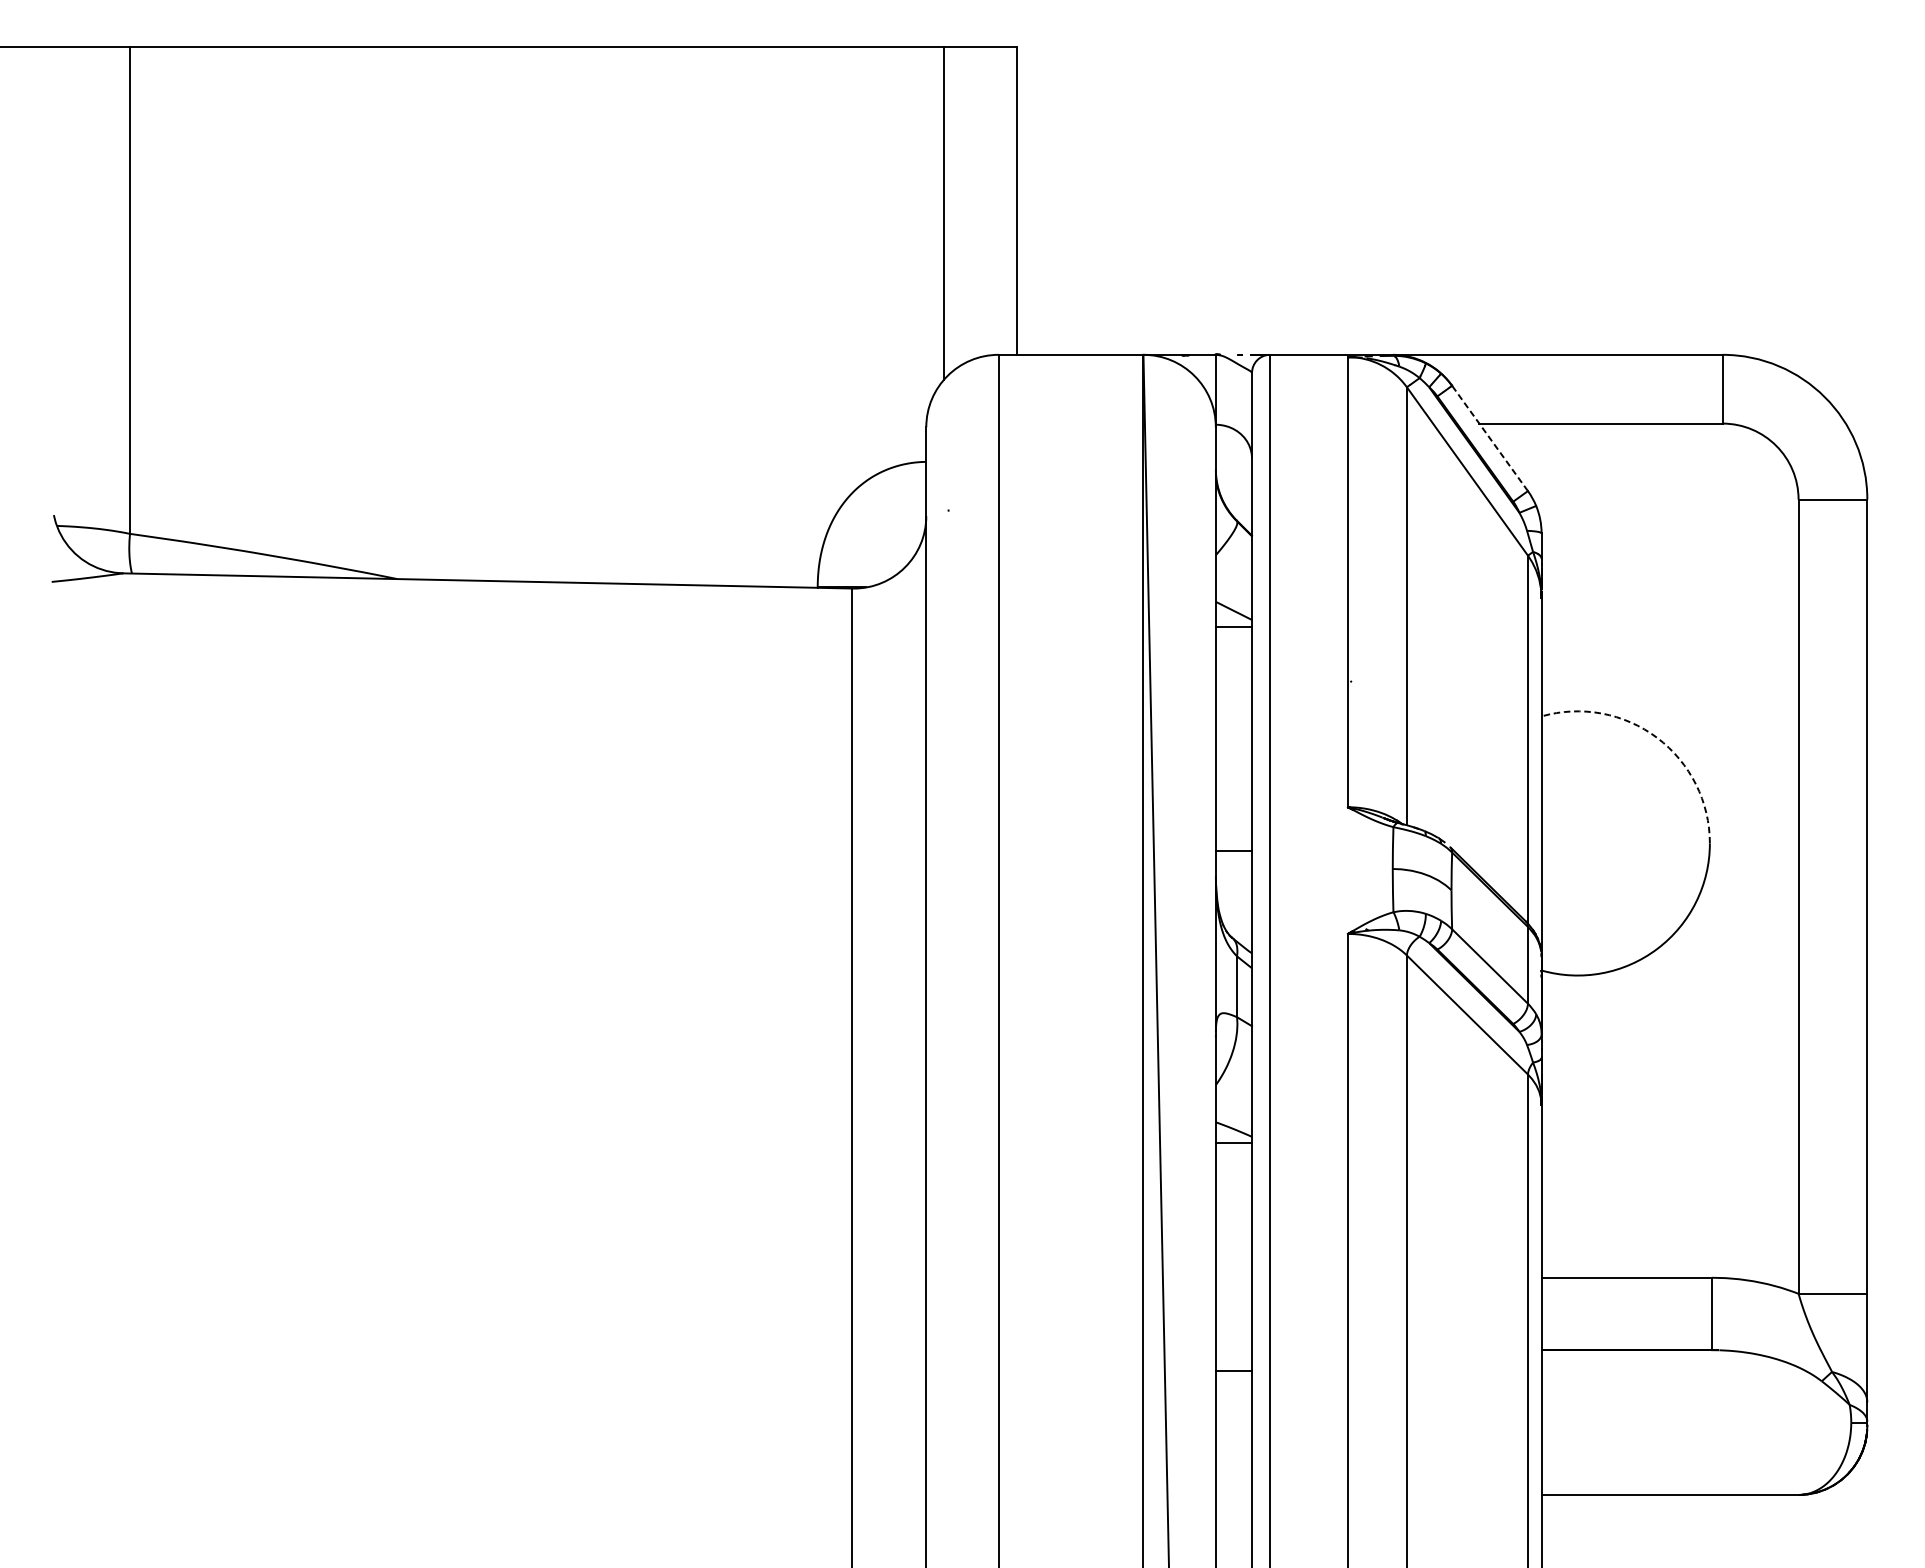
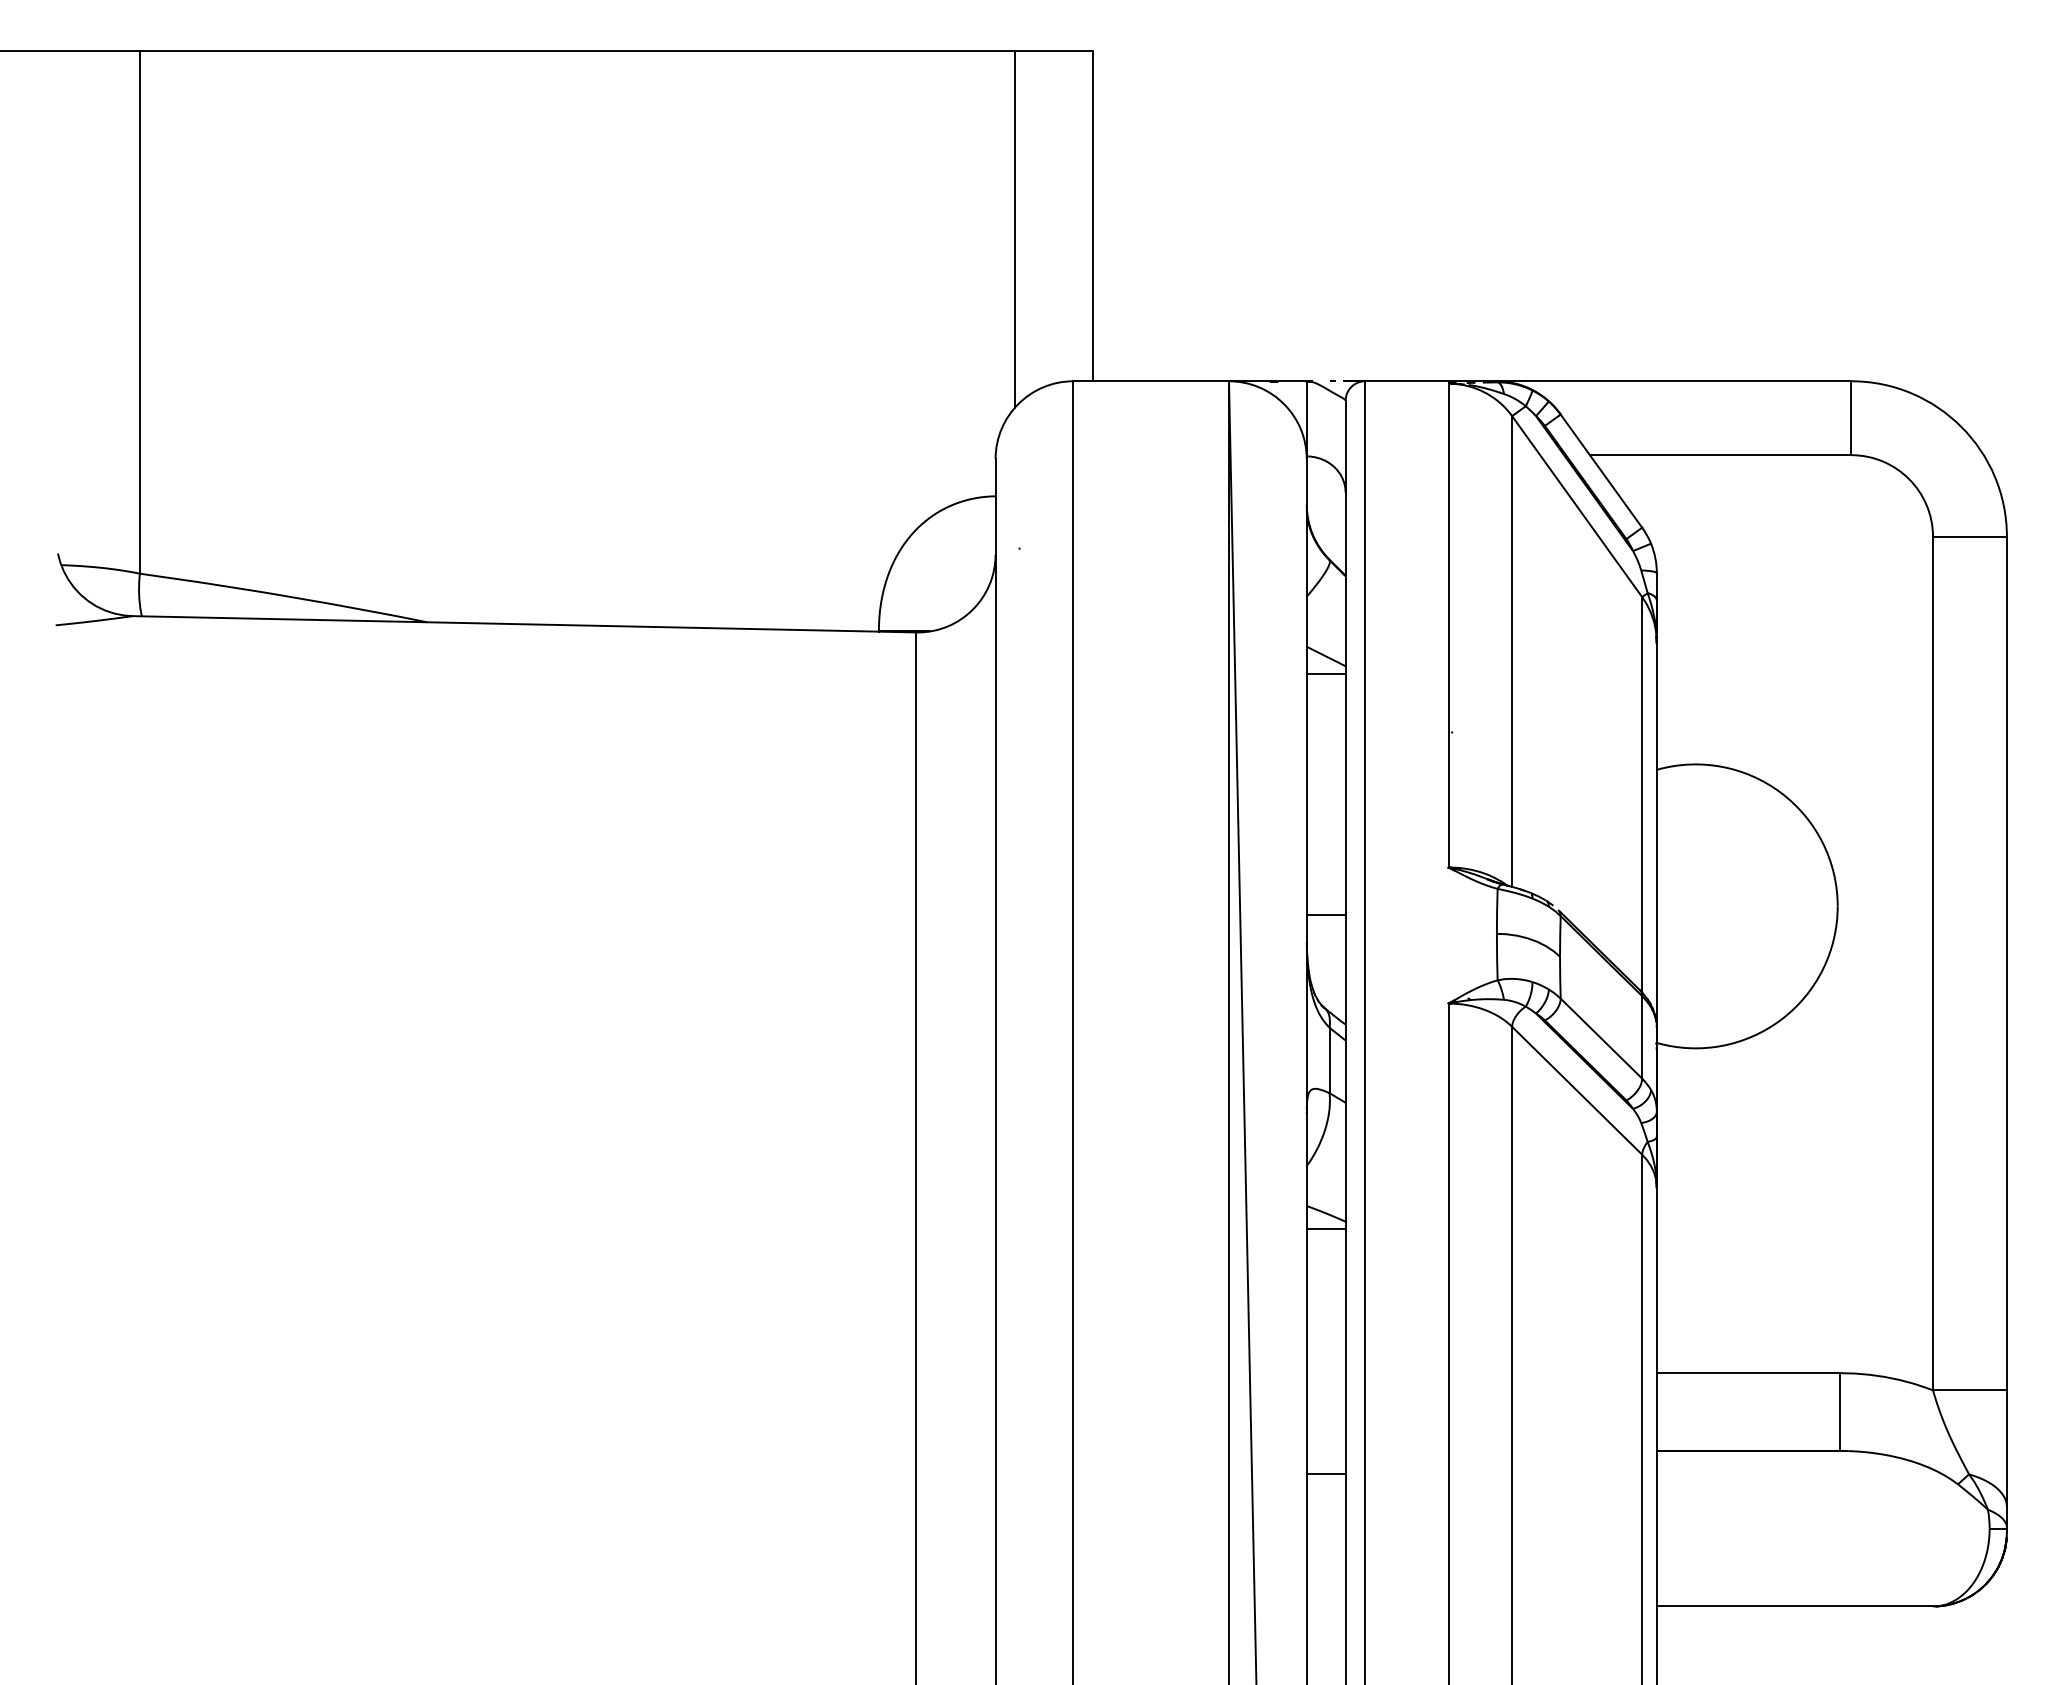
line: (1490, 438) -> (1601, 471), dashed -> solid
arc: (1657, 738) -> (1781, 793), dashed -> solid

